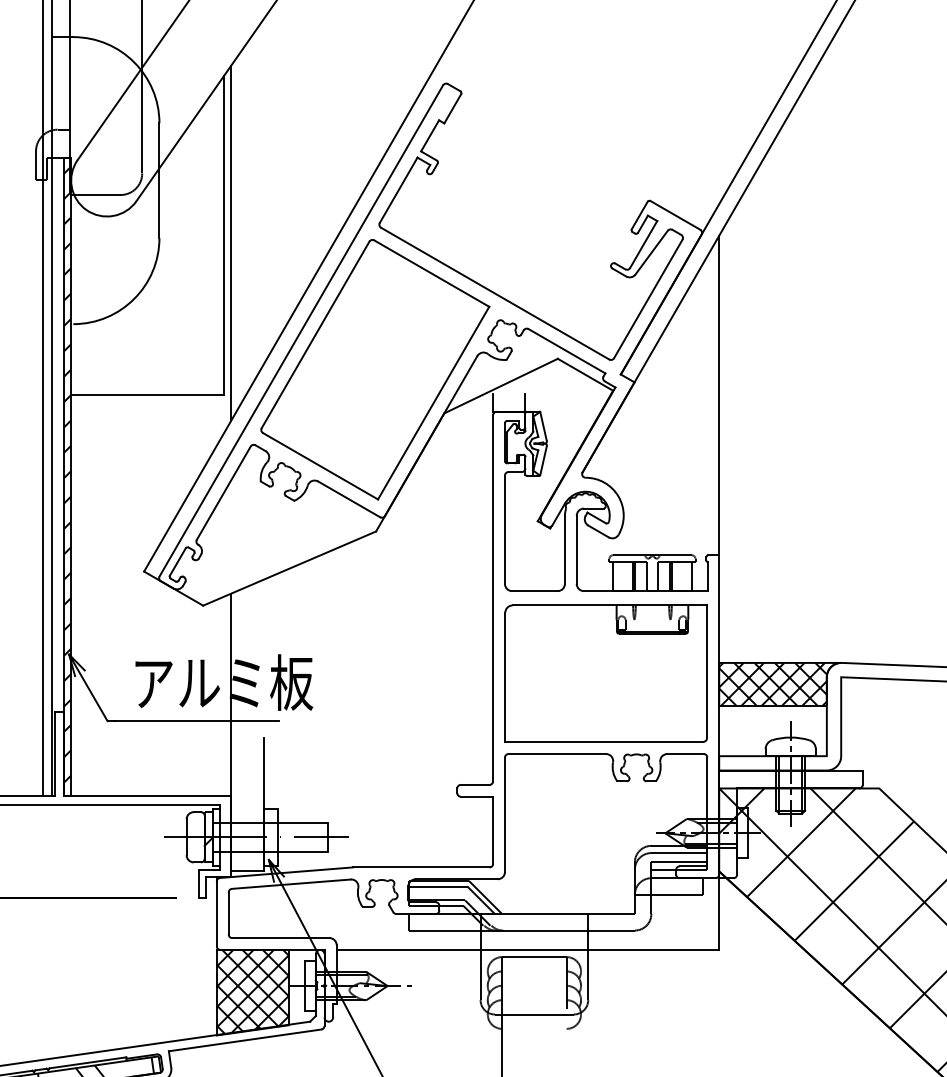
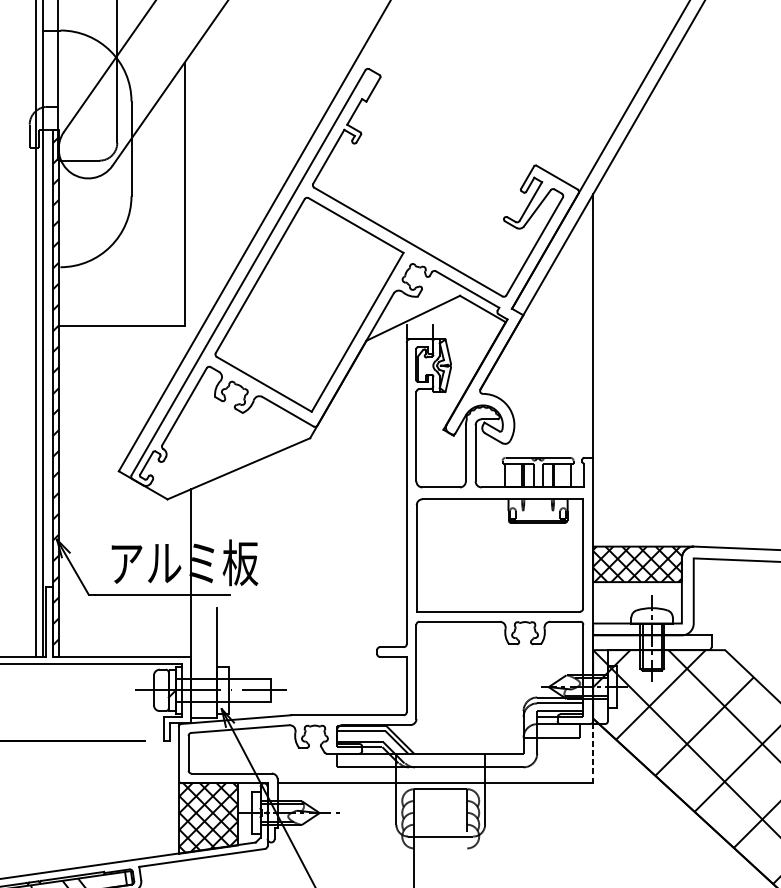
line: (231, 242) -> (190, 199), removed
line: (719, 912) -> (593, 752), solid -> dashed

